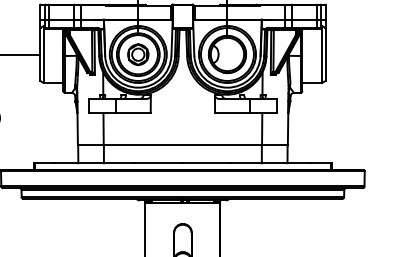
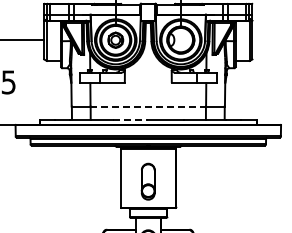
line: (183, 145) -> (148, 106), solid -> dashed
line: (158, 163) -> (130, 119), solid -> dashed

